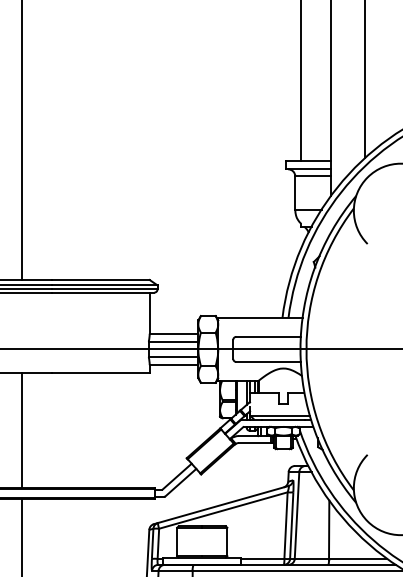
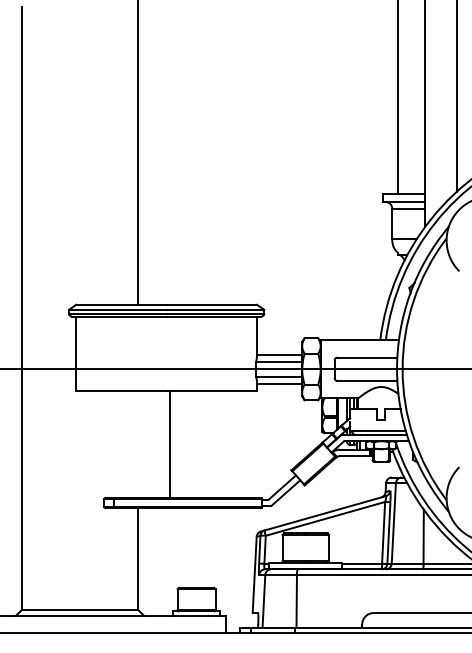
line: (22, 429) -> (170, 443), moved

